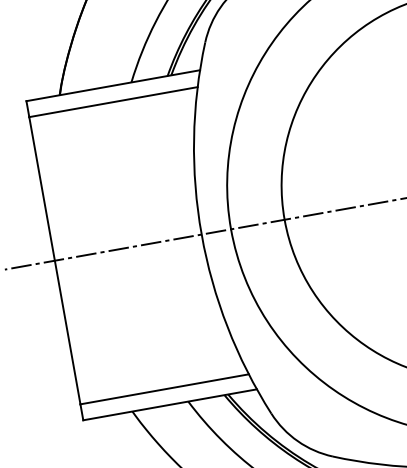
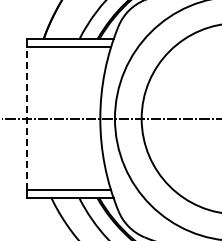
line: (55, 260) -> (27, 118), solid -> dashed

